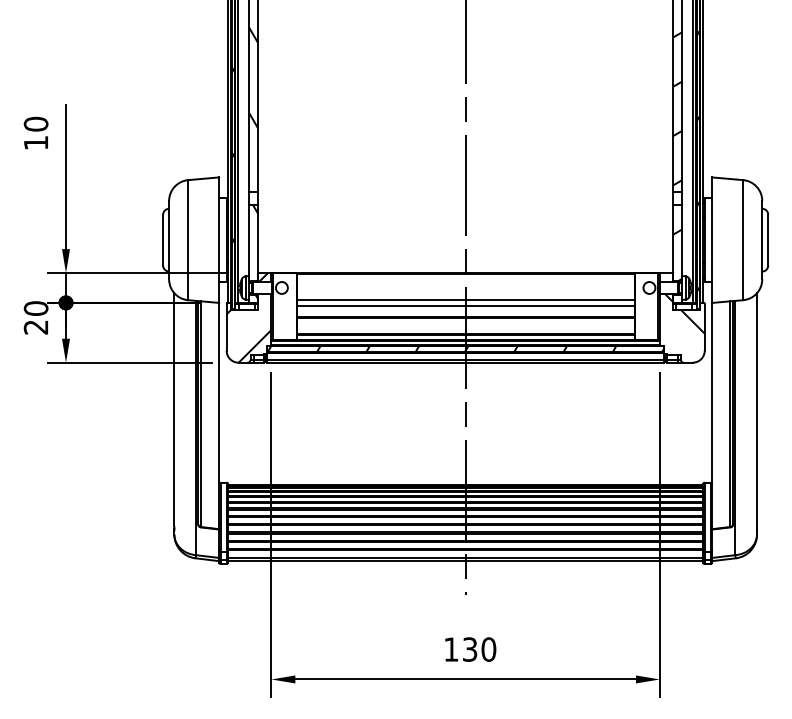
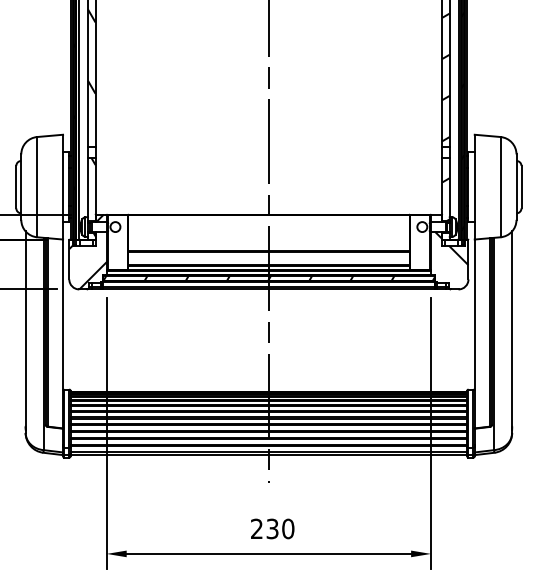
line: (465, 299) -> (268, 236), removed
line: (465, 305) -> (268, 241), removed
text: (451, 649) -> (257, 528), 130 -> 230

